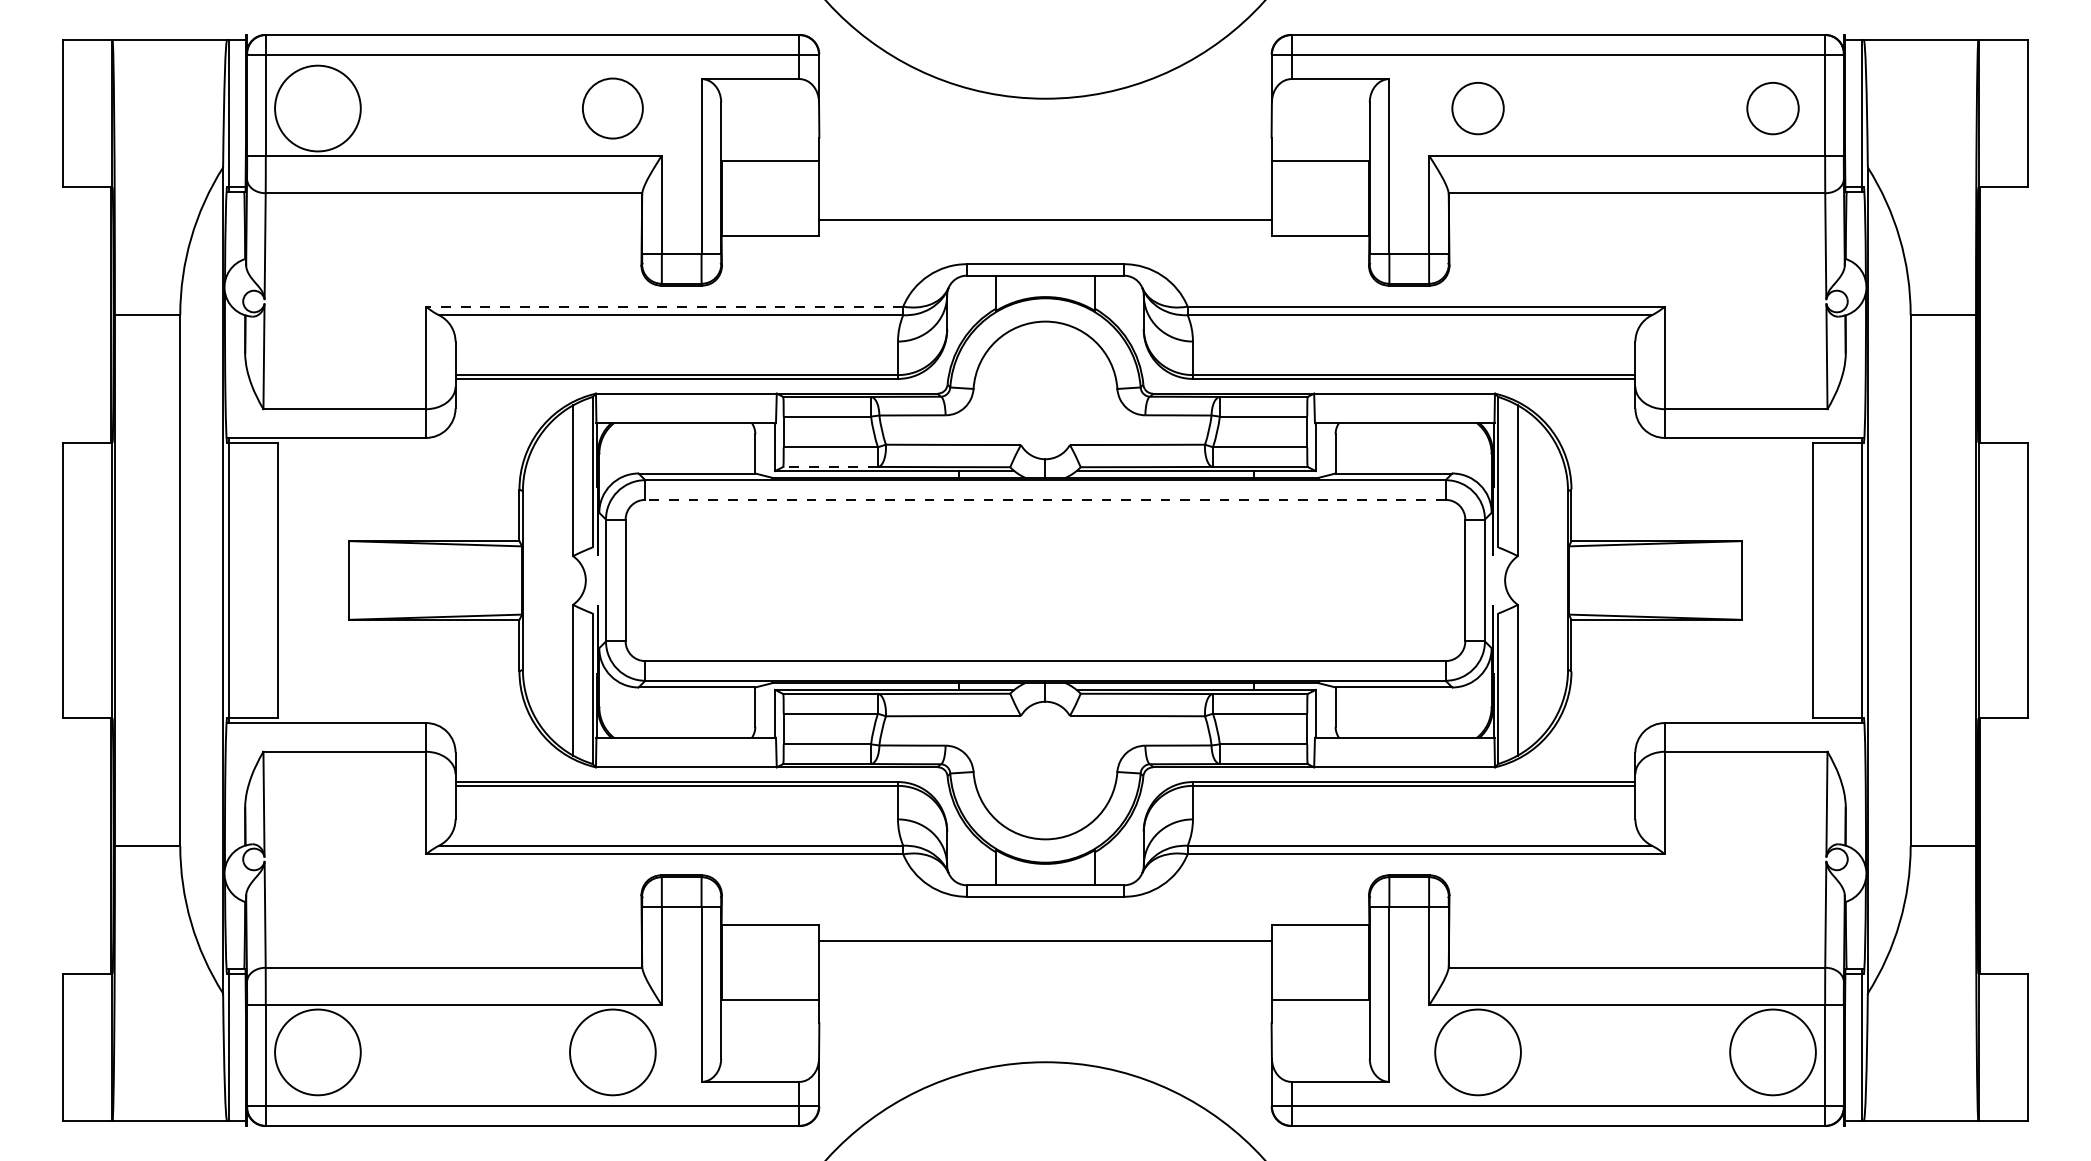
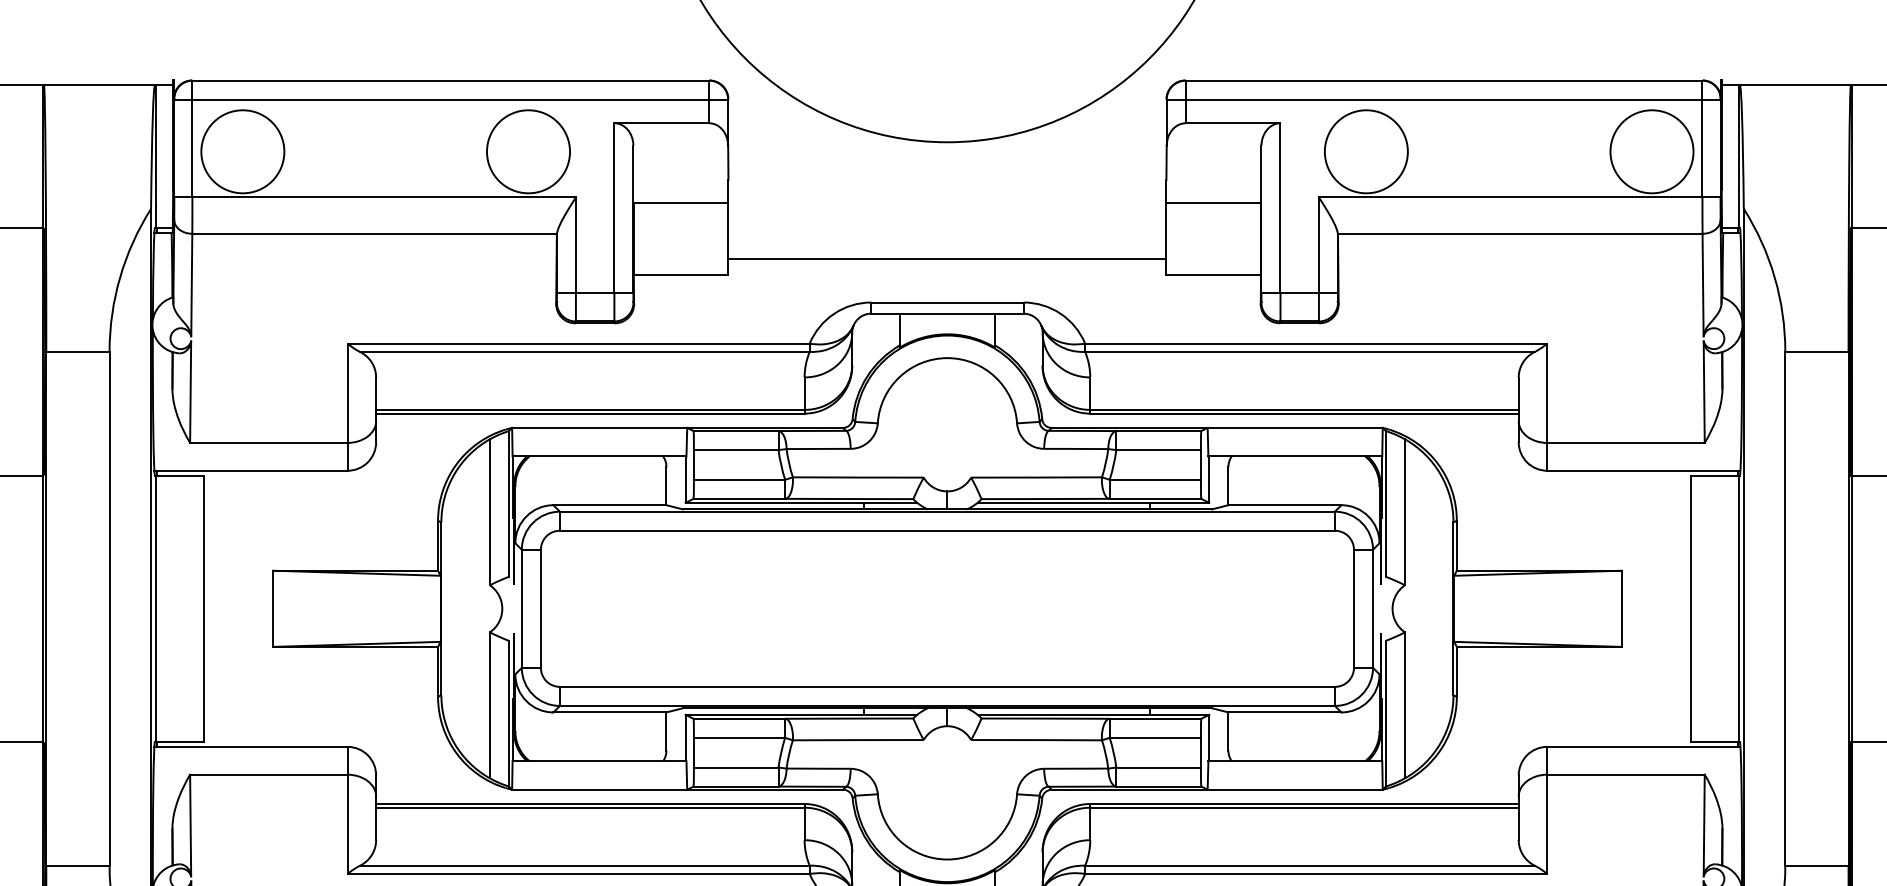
circle: (612, 108) -> (528, 151), size x1.43
circle: (1477, 108) -> (1365, 151), size x1.67
circle: (1772, 108) -> (1651, 151), size x1.67
line: (664, 306) -> (578, 343), dashed -> solid
line: (830, 466) -> (739, 498), dashed -> solid
line: (1044, 499) -> (946, 530), dashed -> solid

